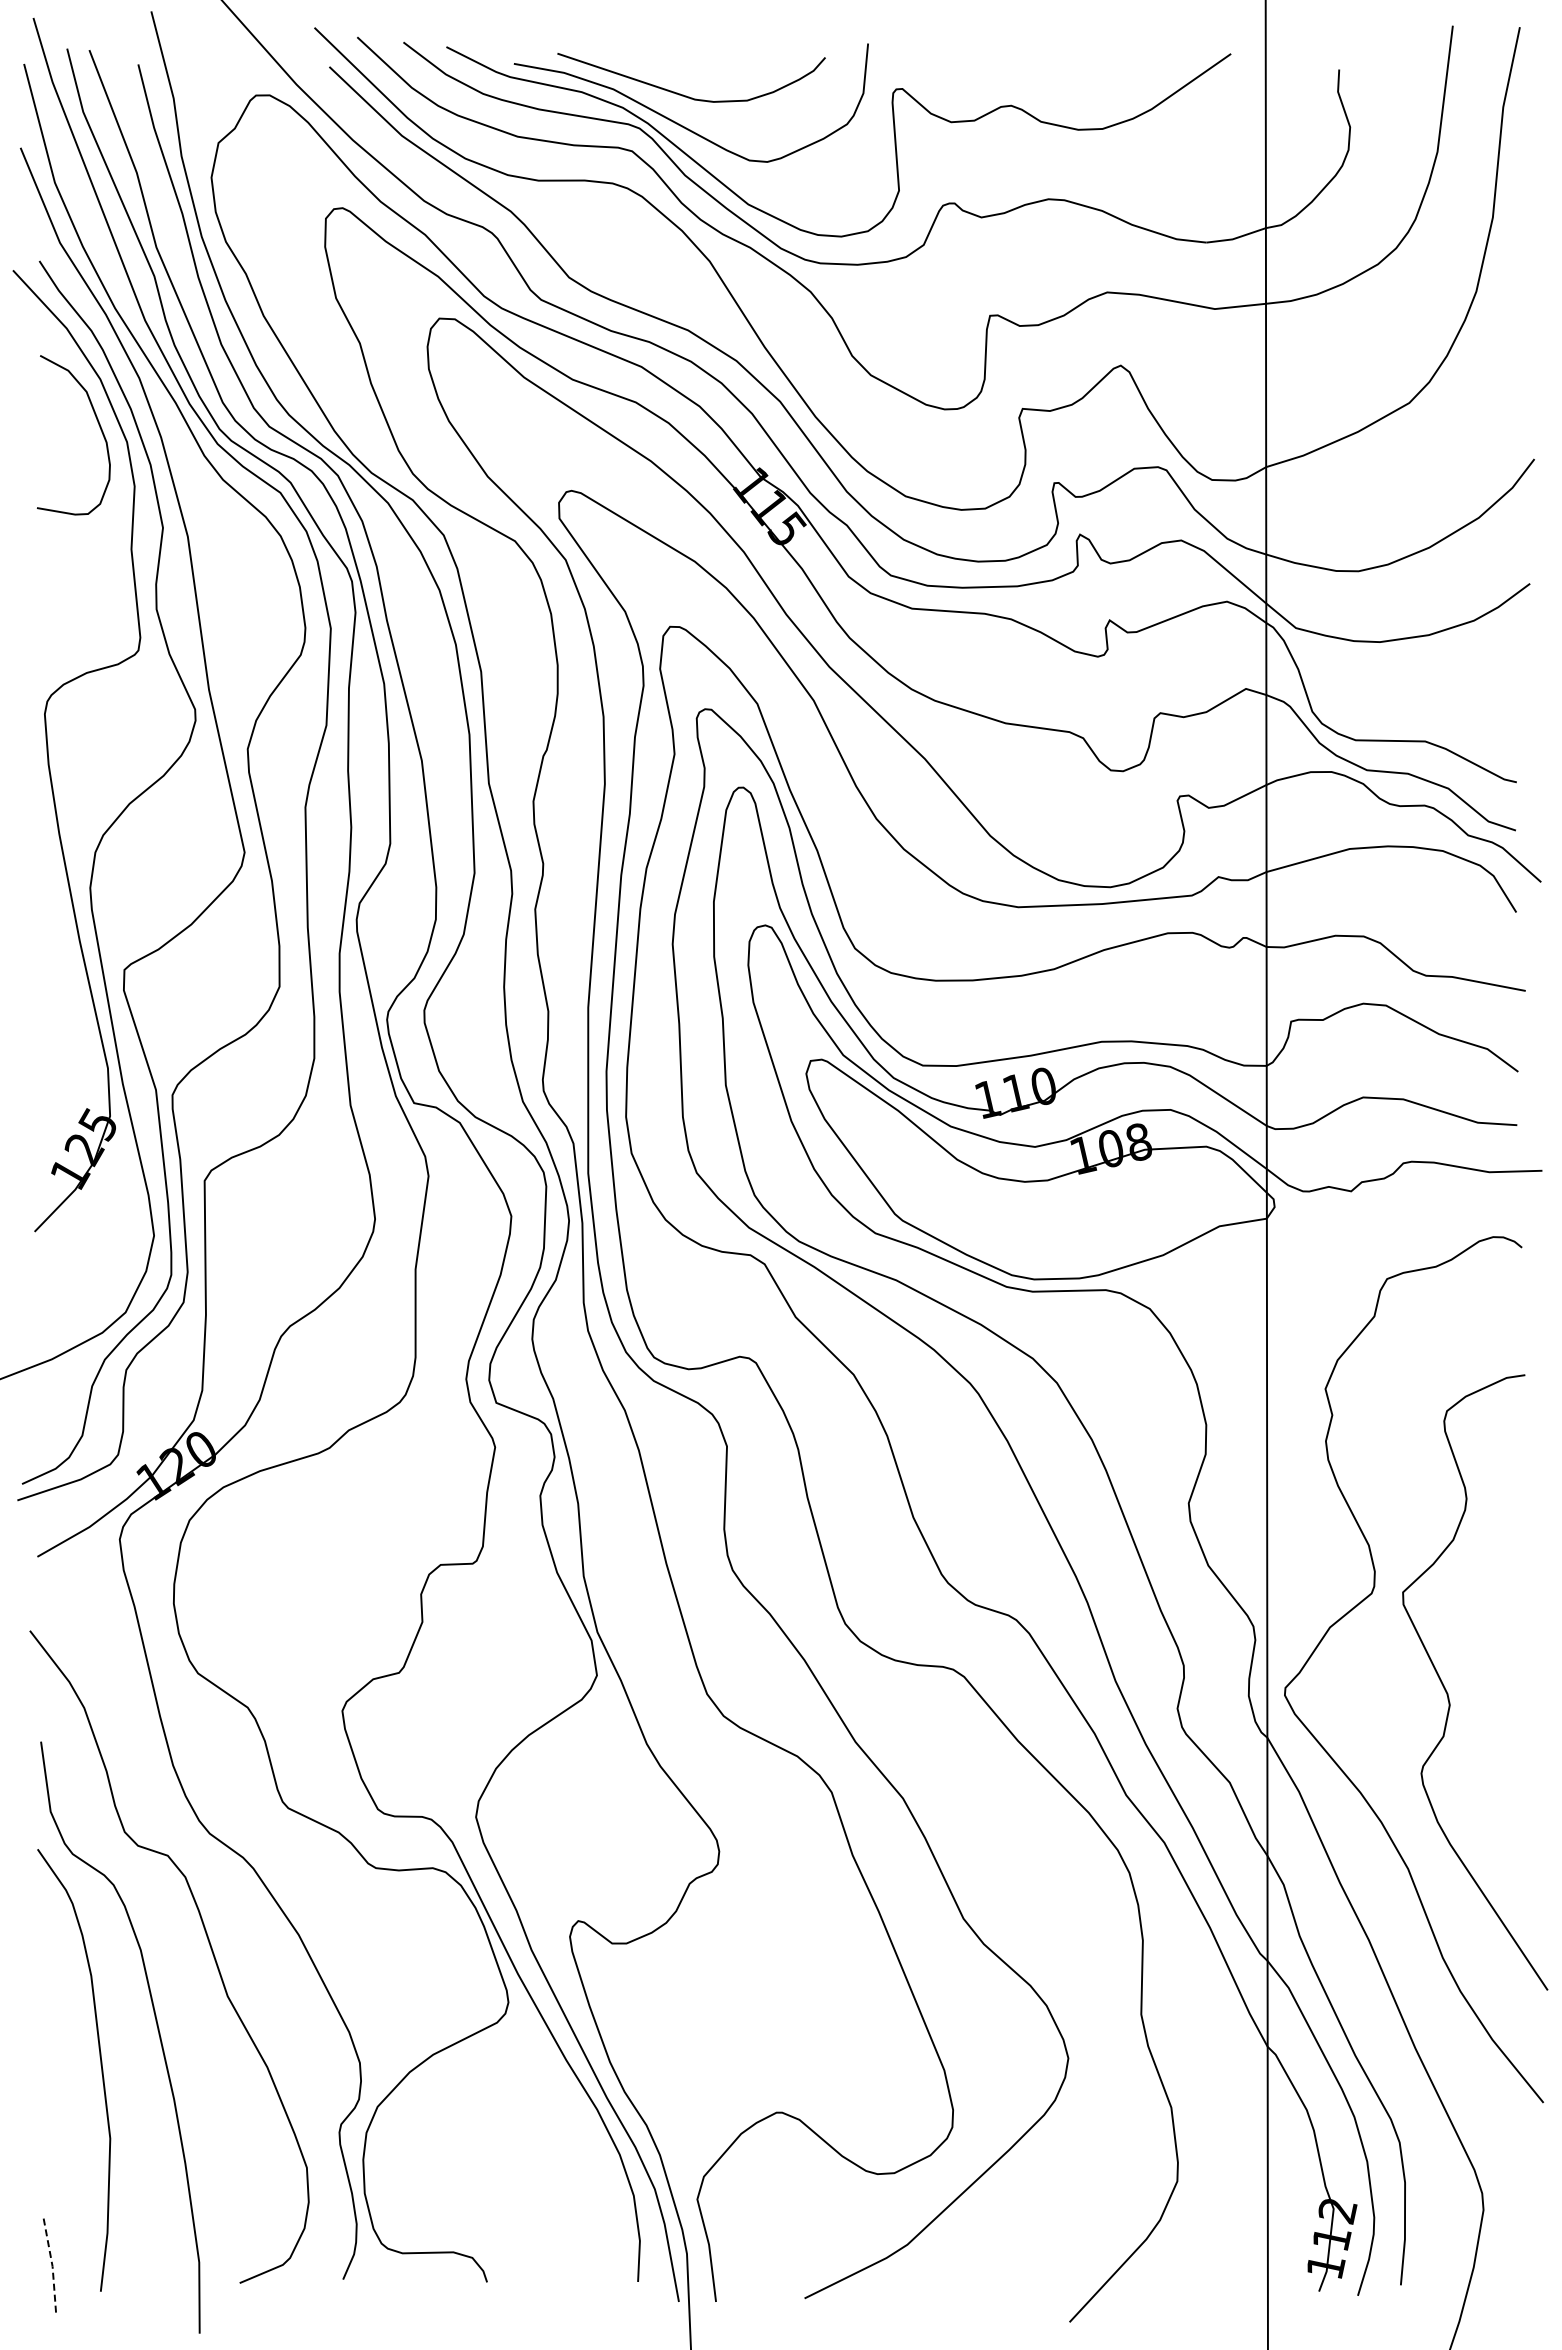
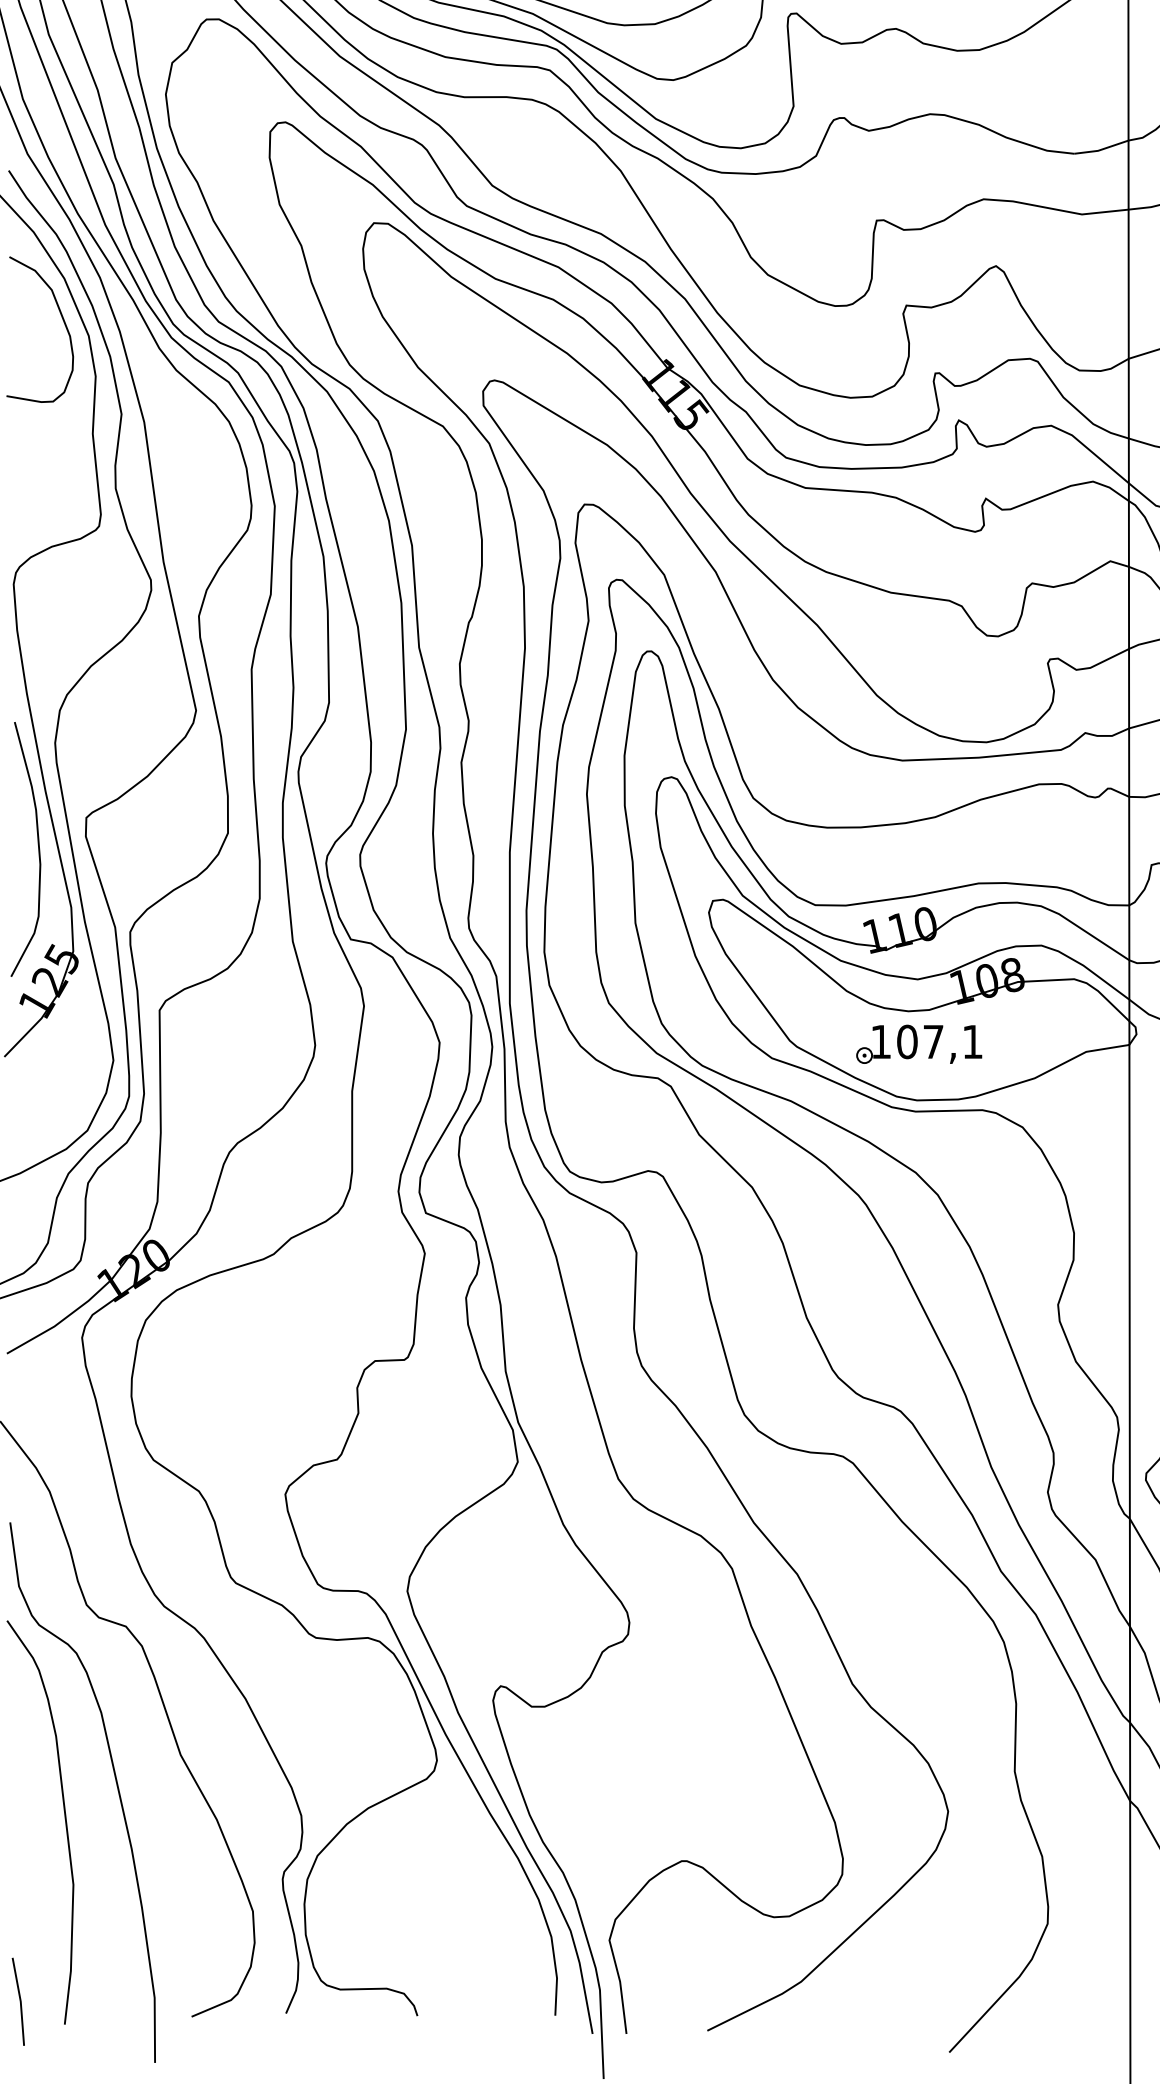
curve: (71, 1004) -> (38, 849), added
part: (1036, 1217) -> (919, 1043), added
line: (52, 2266) -> (20, 2001), dashed -> solid

